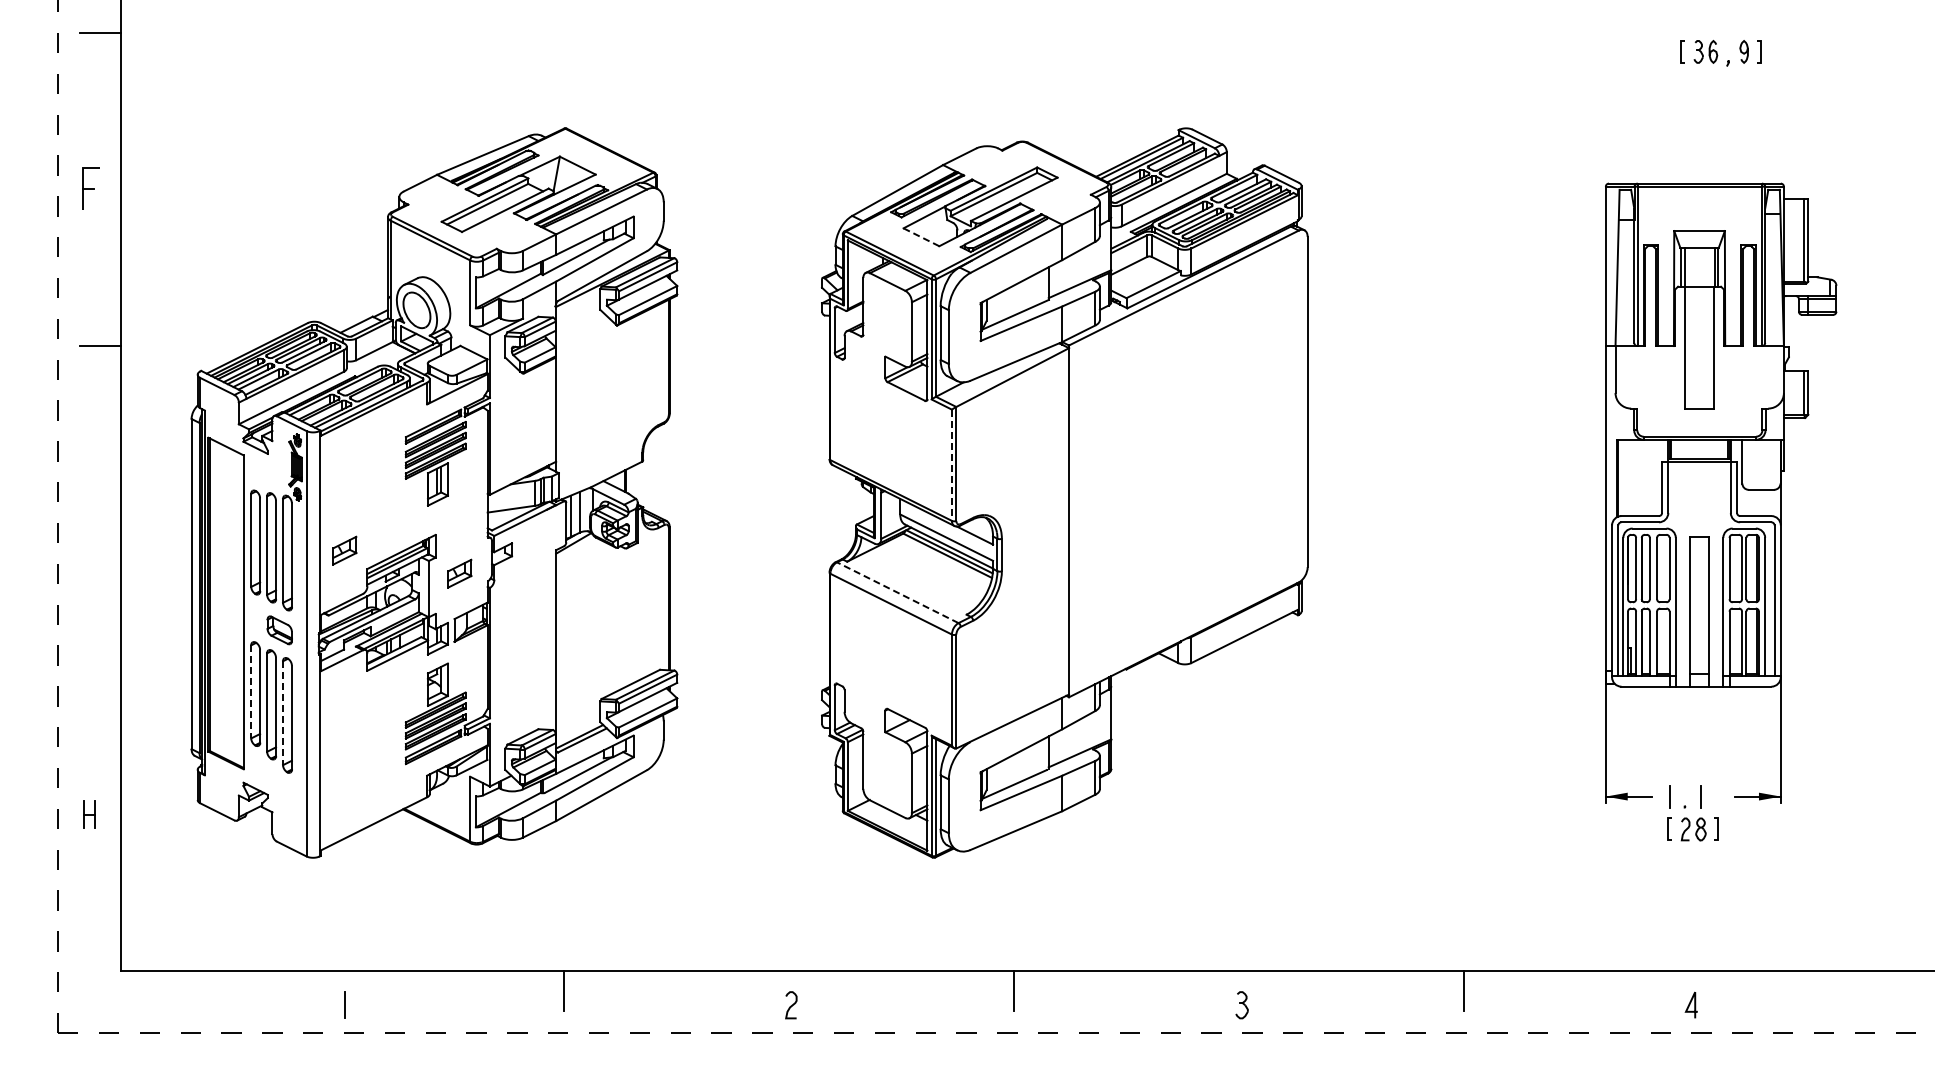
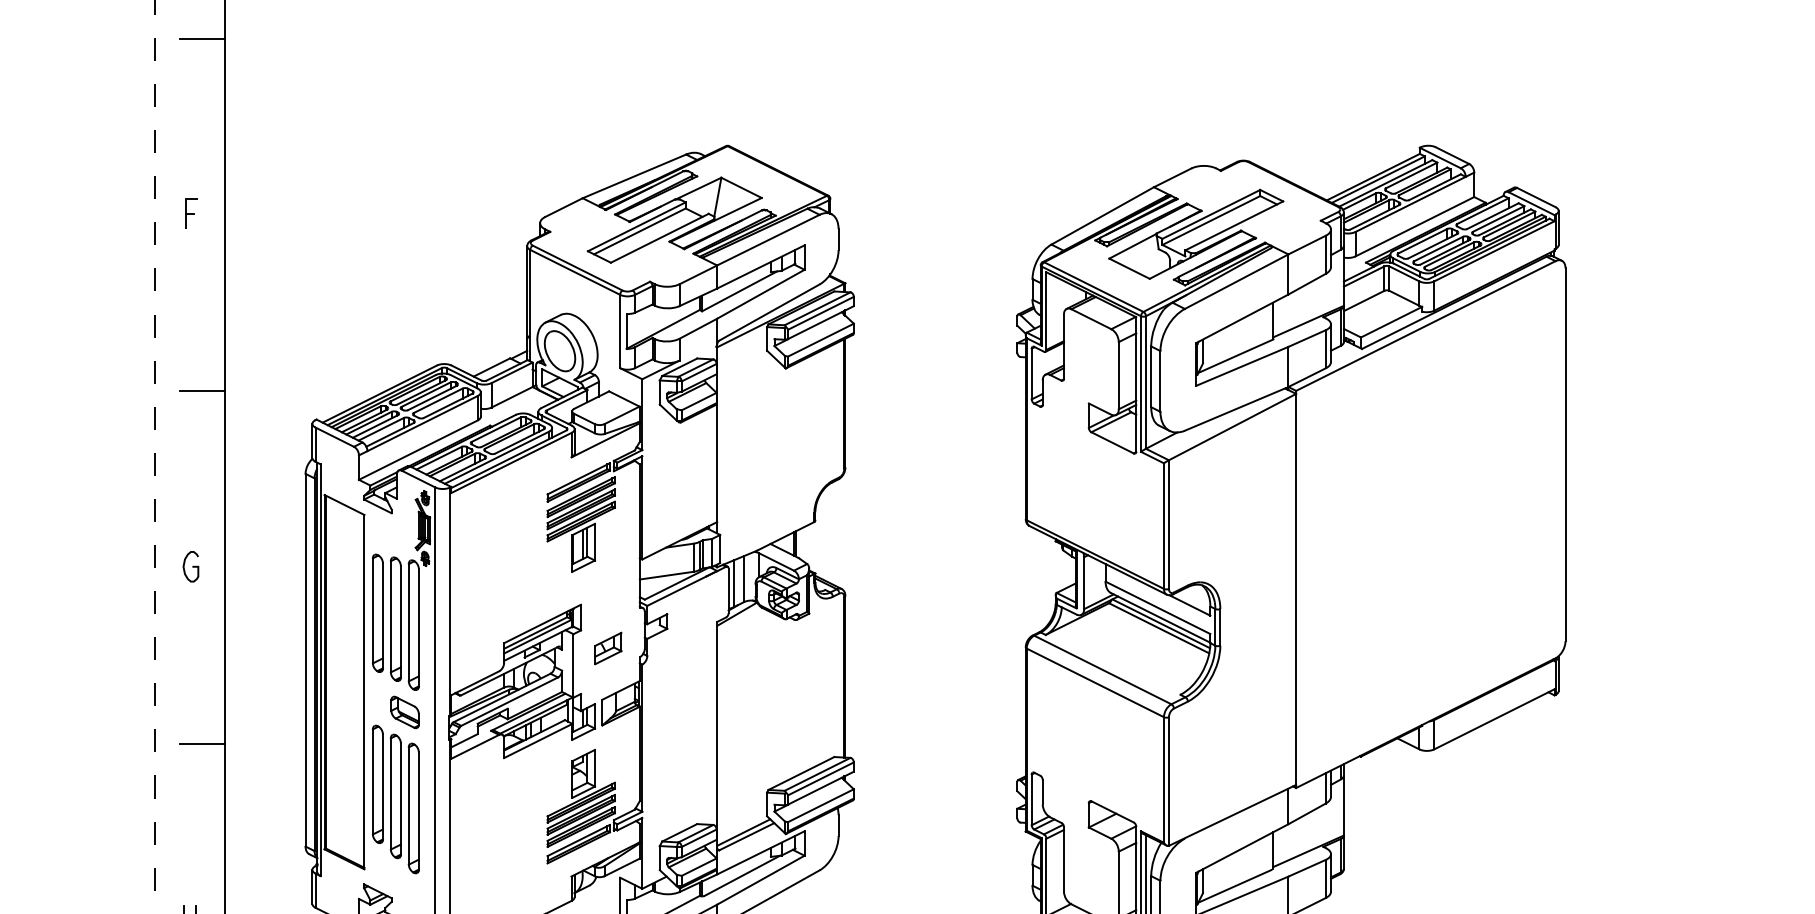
part: (90, 188) -> (191, 213), size x0.62
line: (921, 237) -> (1129, 268), dashed -> solid
line: (951, 465) -> (1163, 526), dashed -> solid
curve: (91, 501) -> (192, 567), added
part: (344, 550) -> (478, 622), removed
line: (897, 592) -> (1102, 669), dashed -> solid
line: (99, 658) -> (201, 744), added
line: (251, 691) -> (373, 781), dashed -> solid
line: (283, 713) -> (409, 806), dashed -> solid

